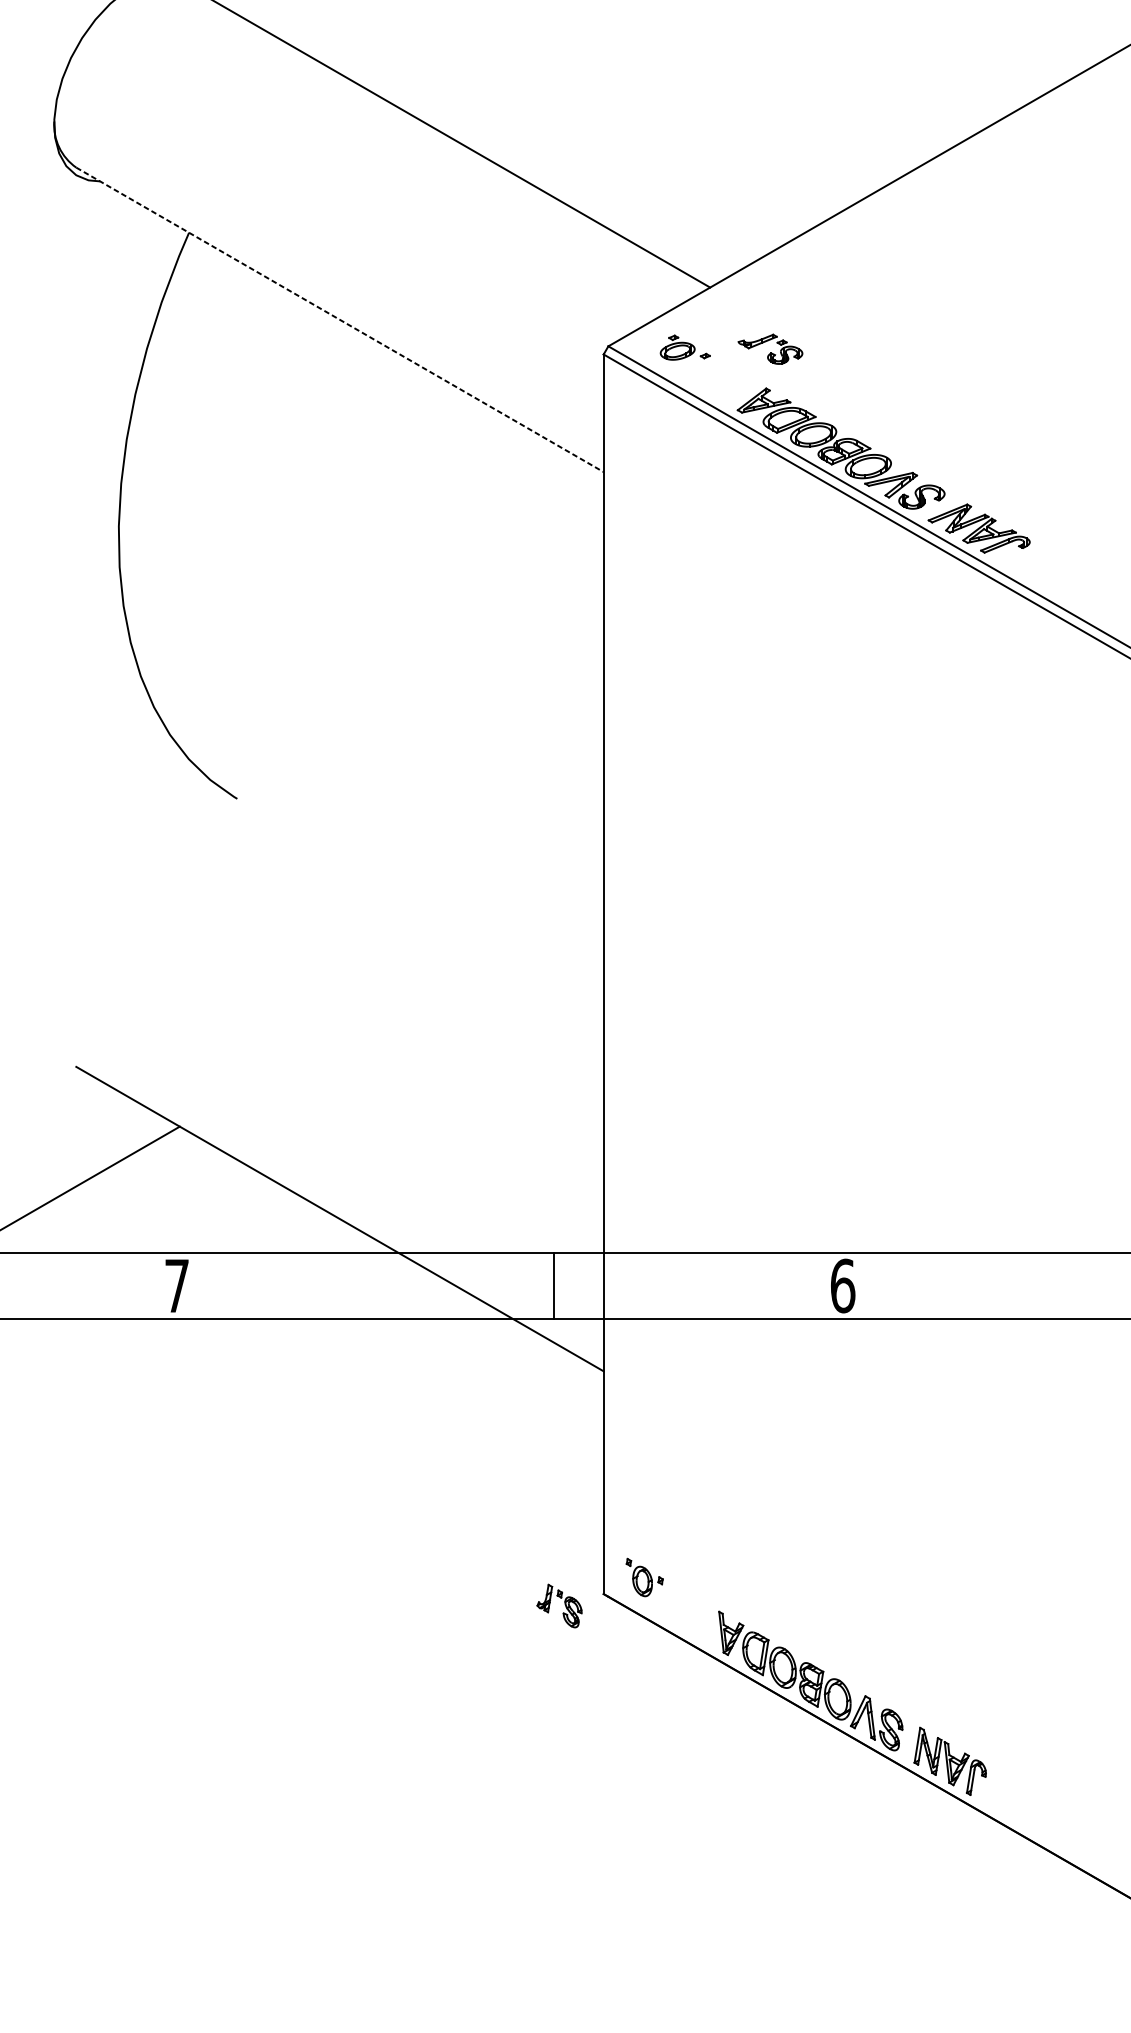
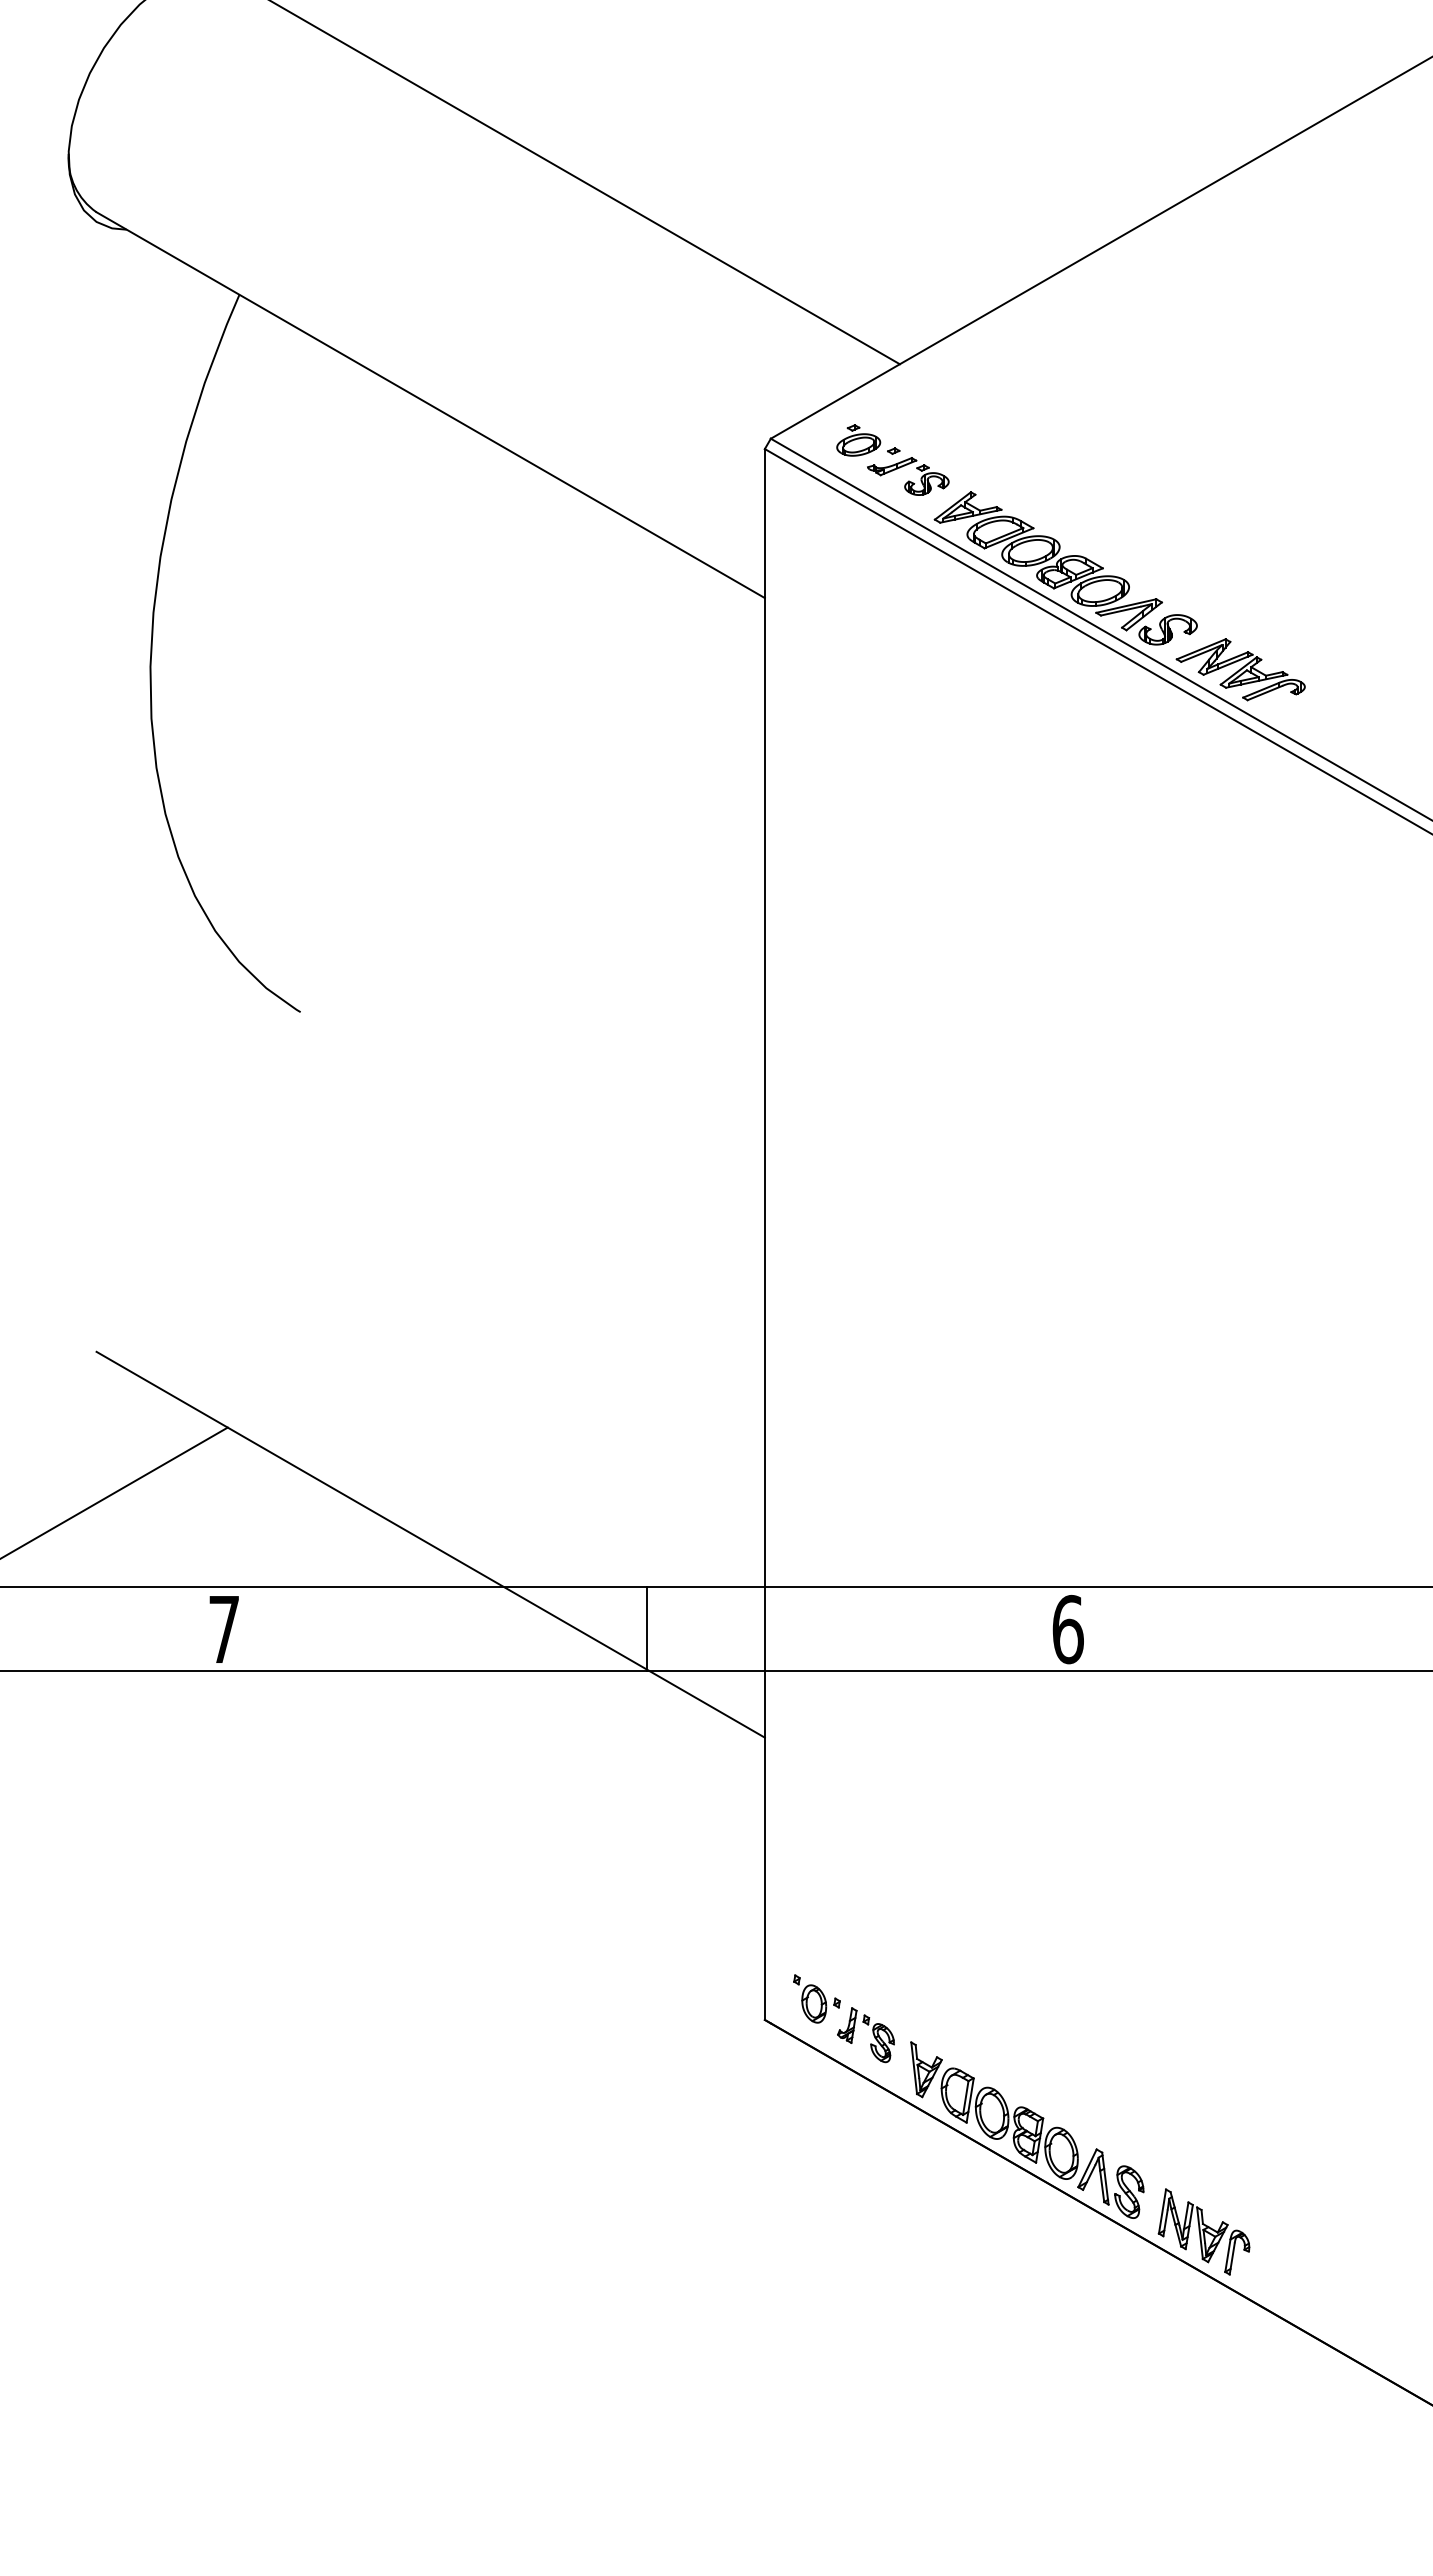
line: (339, 320) -> (430, 405), dashed -> solid
part: (770, 349) -> (908, 476), moved
line: (553, 1285) -> (646, 1629), moved
part: (564, 1604) -> (872, 2033), moved

